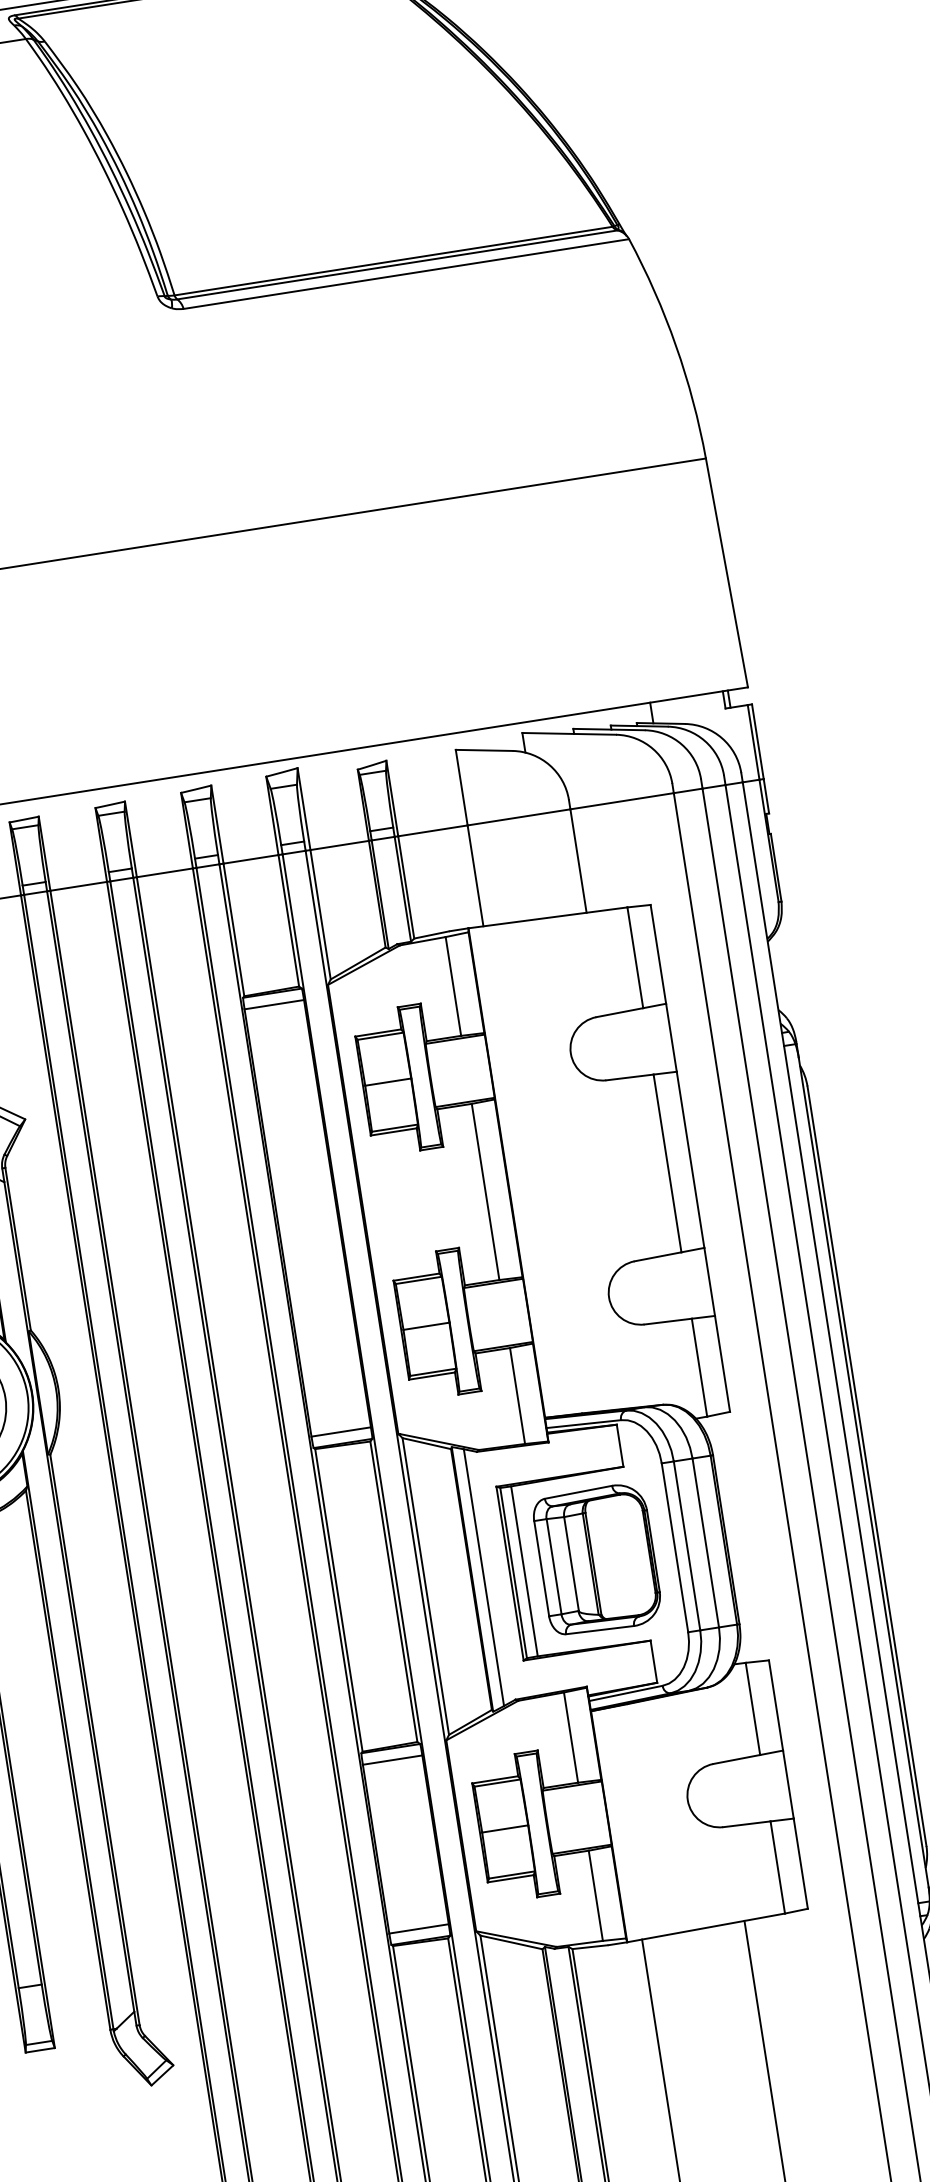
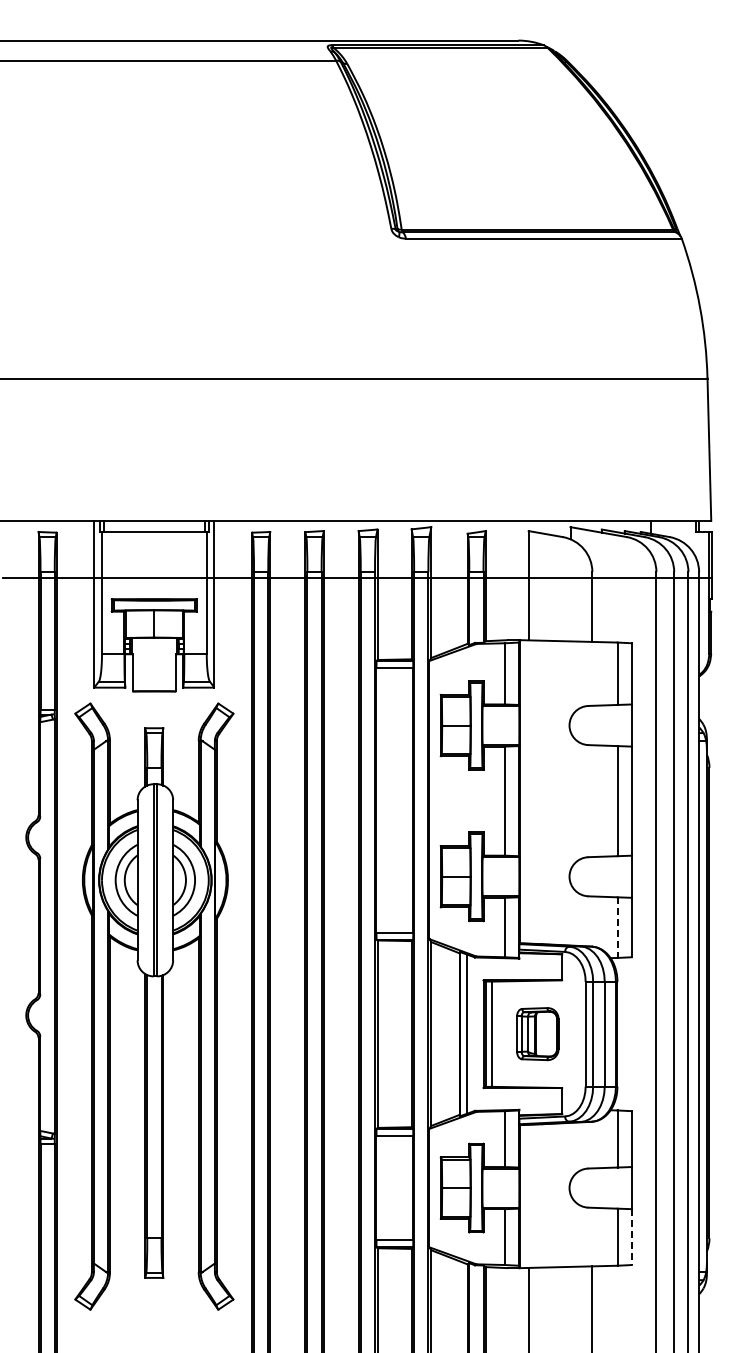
line: (699, 1369) -> (617, 928), solid -> dashed
part: (597, 1558) -> (537, 1033), size x0.6
line: (800, 1864) -> (631, 1237), solid -> dashed

